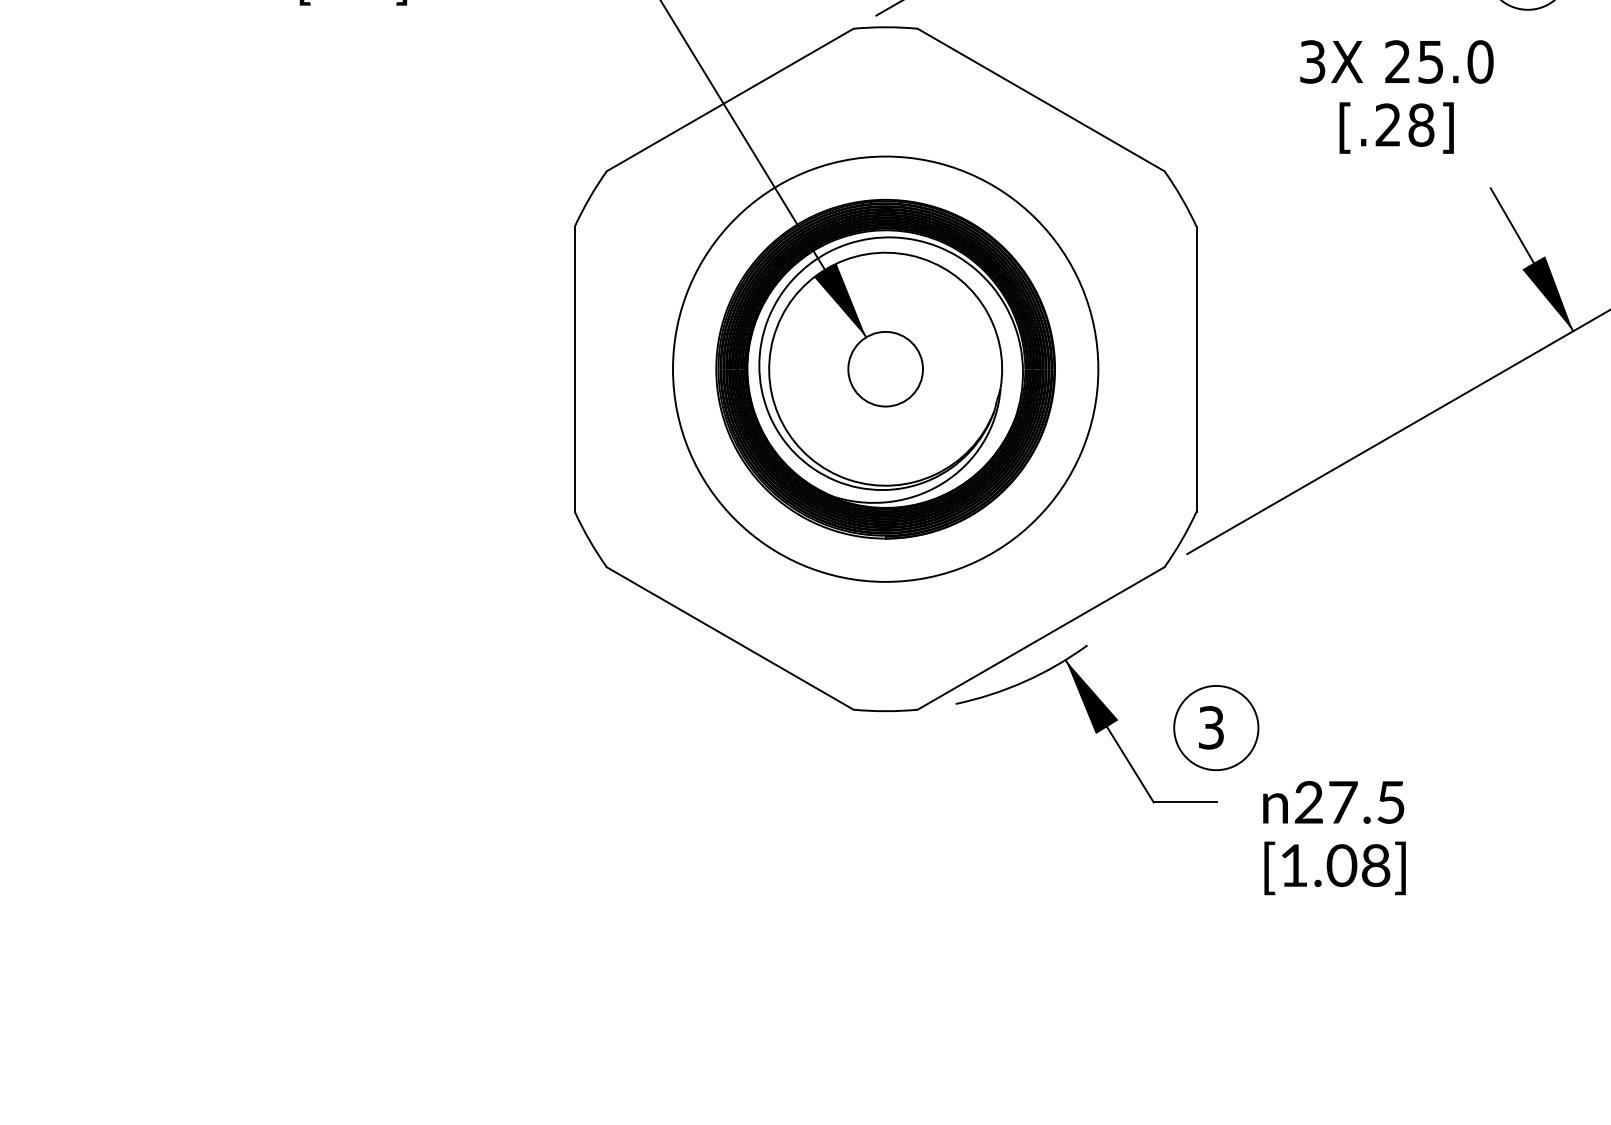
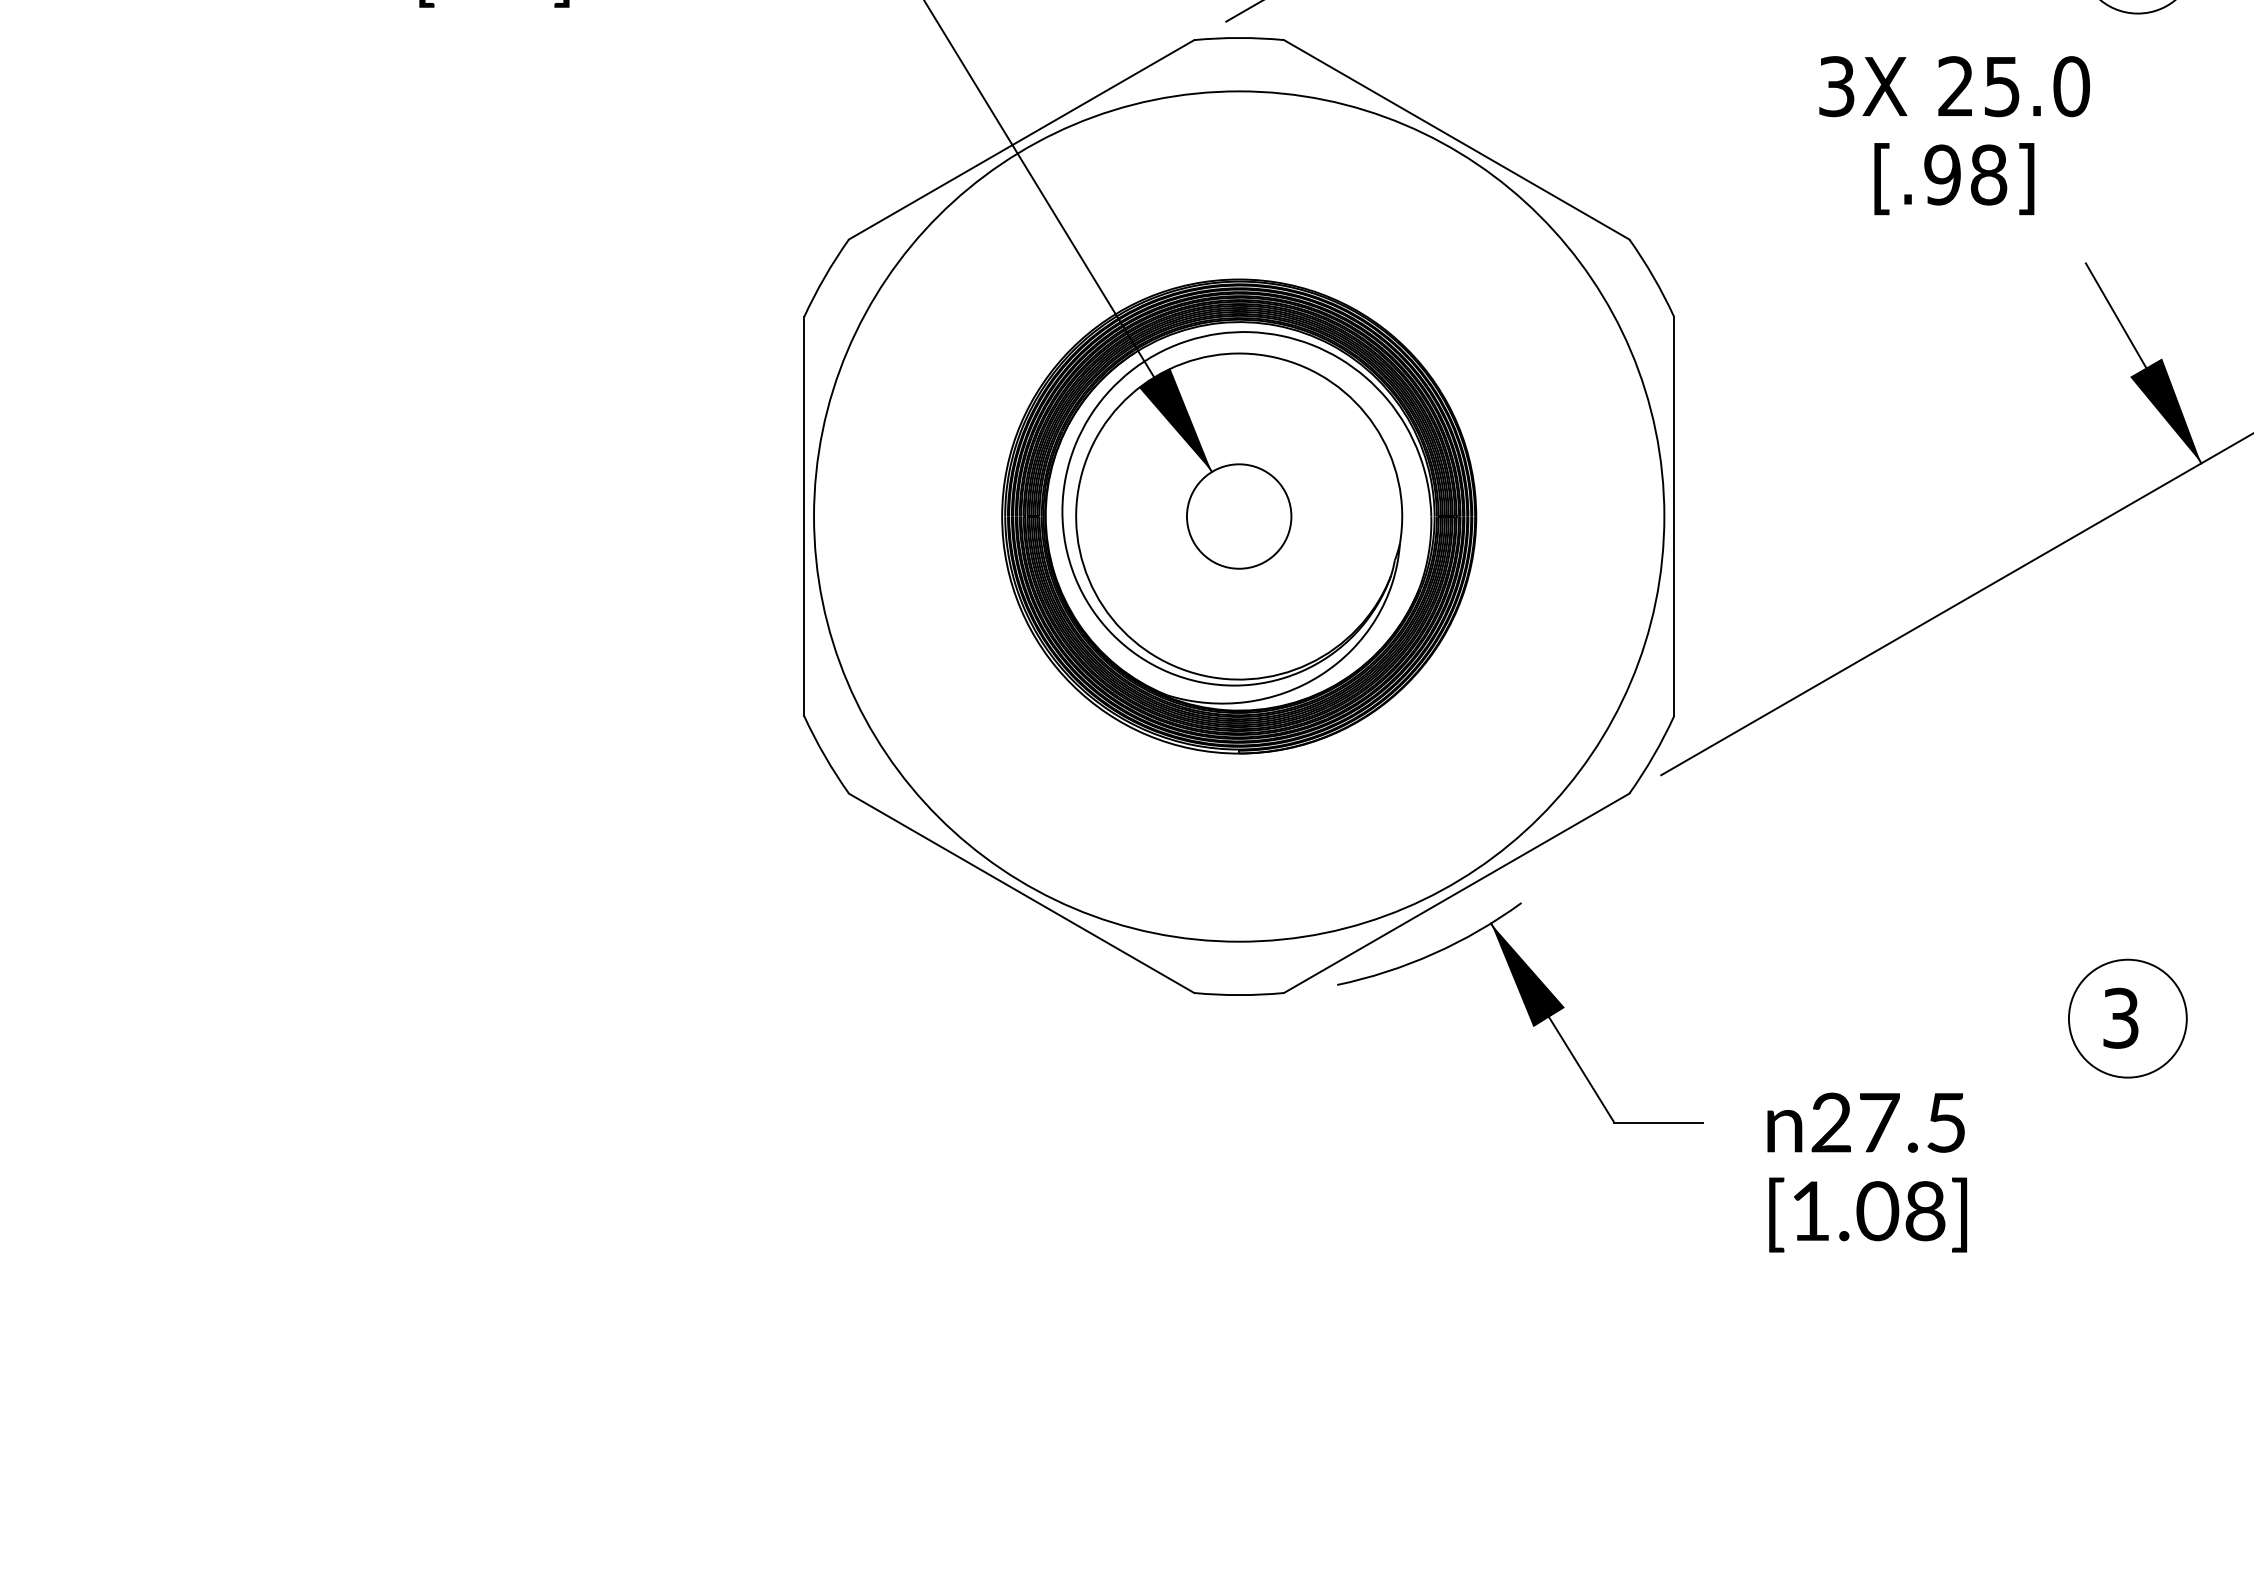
text: (1388, 124) -> (1942, 174), [.28] -> [.98]
circle: (885, 369) -> (1239, 516), size x1.43
part: (1216, 727) -> (2127, 1018), moved

